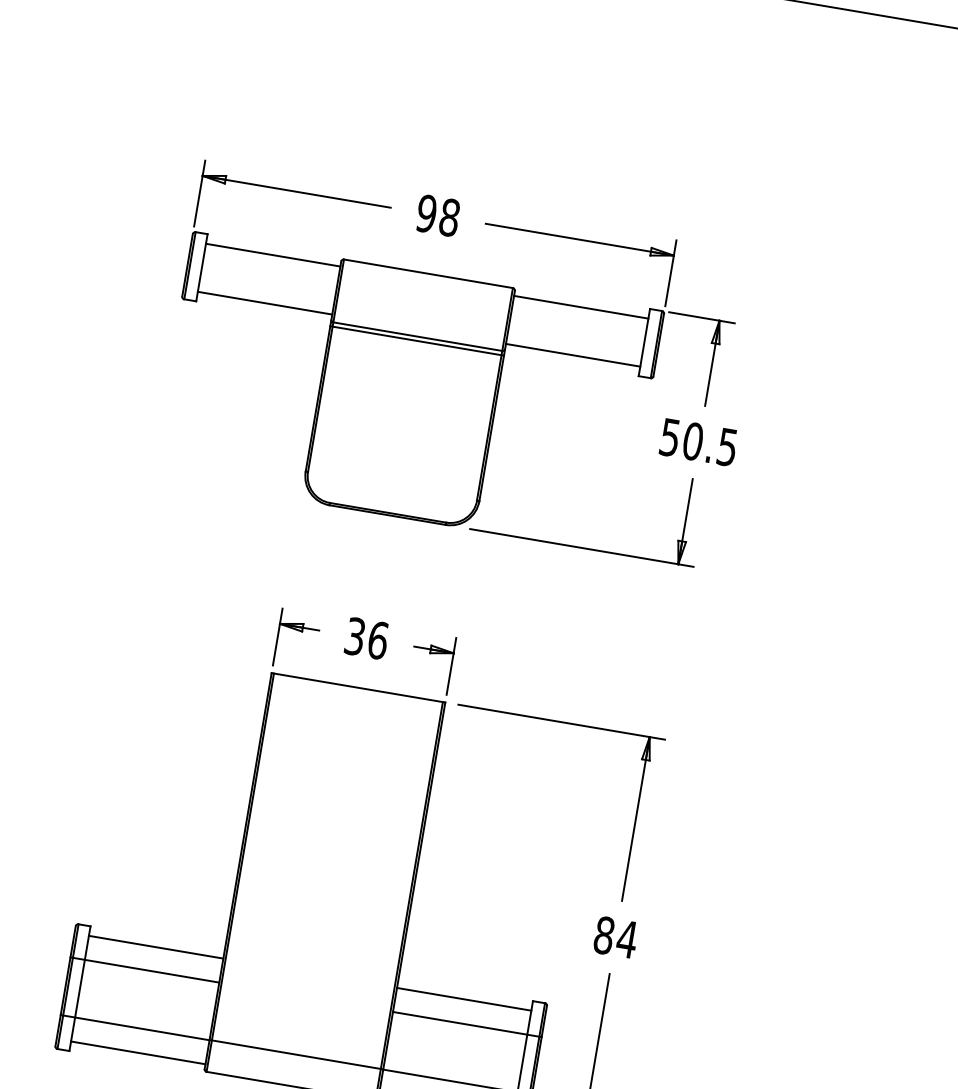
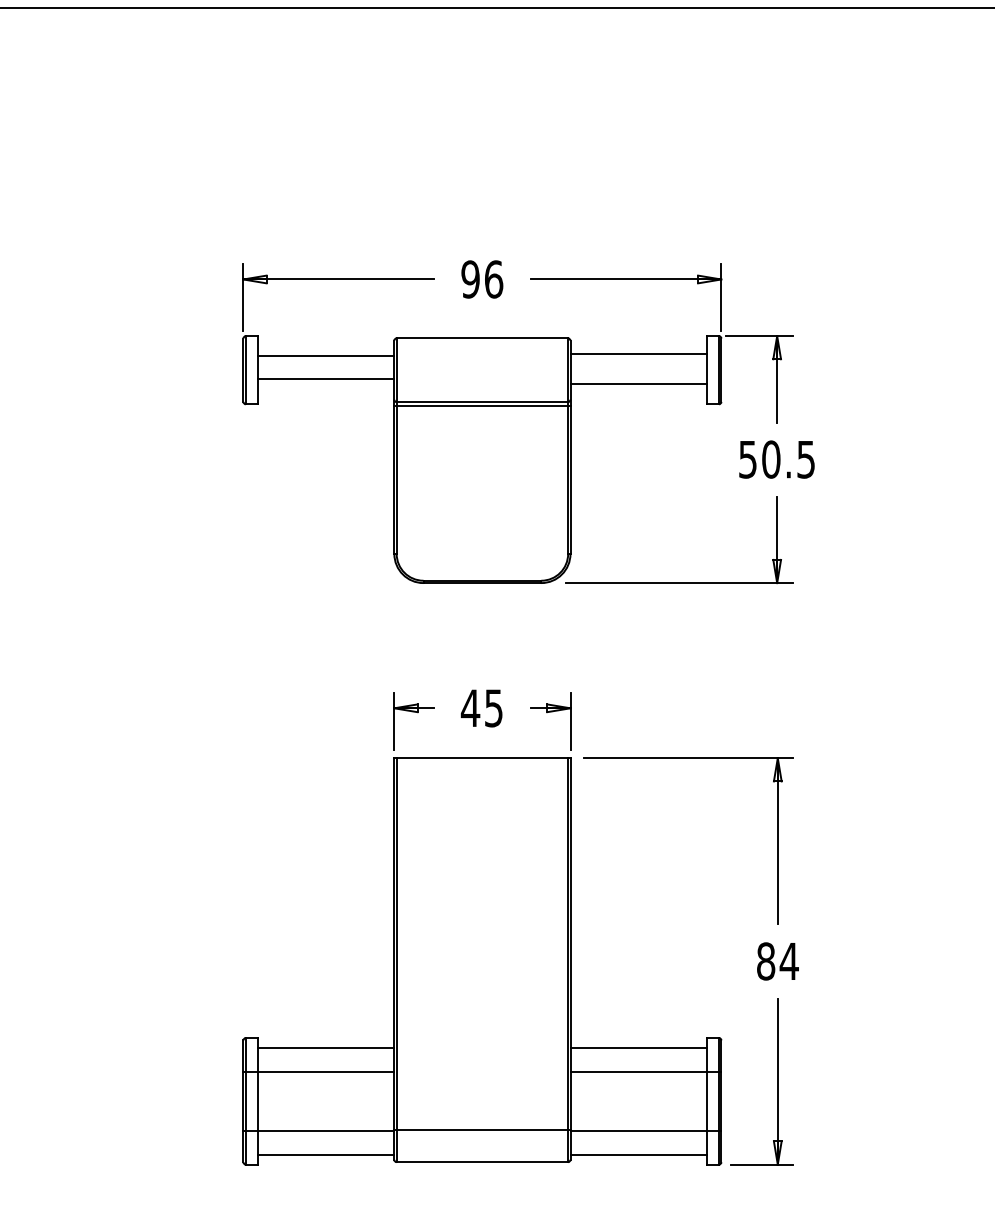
text: (449, 217) -> (493, 279), 98 -> 96
line: (273, 254) -> (326, 378), moved
line: (265, 303) -> (326, 355), moved
line: (581, 306) -> (638, 383), moved
line: (573, 355) -> (638, 353), moved
text: (365, 638) -> (481, 708), 36 -> 45

